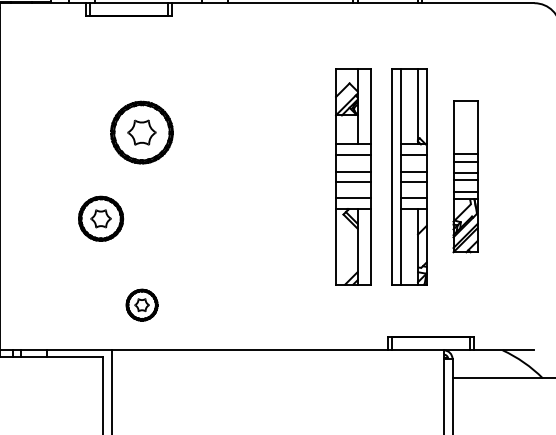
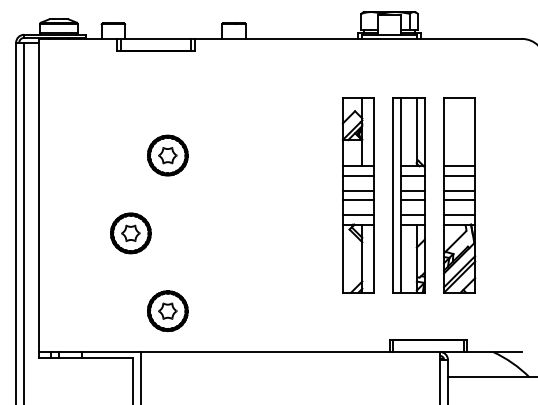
part: (141, 132) -> (167, 155), size x0.71
part: (465, 176) -> (459, 195), size x1.43
part: (141, 305) -> (167, 311), size x1.43

